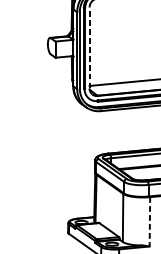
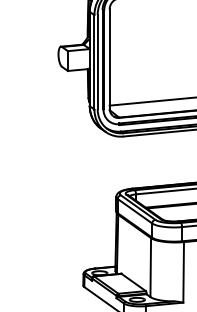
line: (89, 48) -> (109, 59), dashed -> solid
line: (149, 221) -> (183, 272), dashed -> solid

